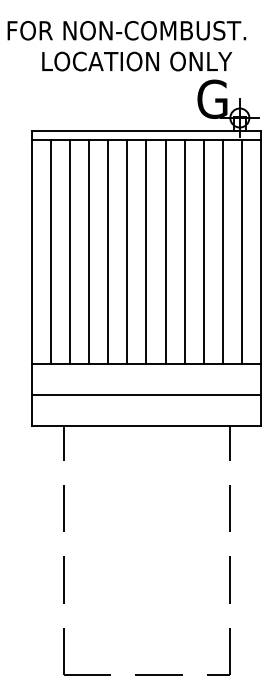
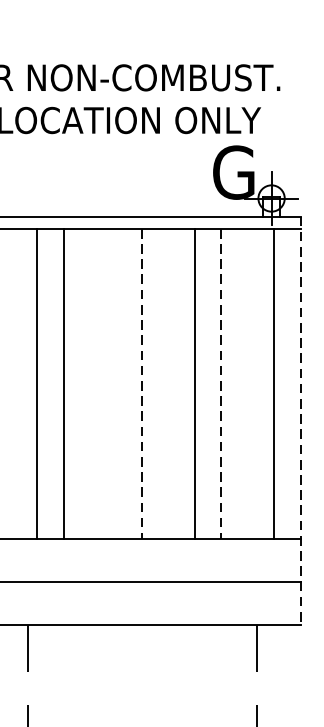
line: (51, 252) -> (11, 384), removed
line: (108, 252) -> (90, 384), removed
line: (127, 252) -> (116, 384), removed
line: (146, 252) -> (142, 384), solid -> dashed
line: (165, 252) -> (168, 384), removed
line: (203, 252) -> (221, 384), solid -> dashed
line: (222, 252) -> (247, 384), removed
line: (260, 278) -> (300, 420), solid -> dashed

